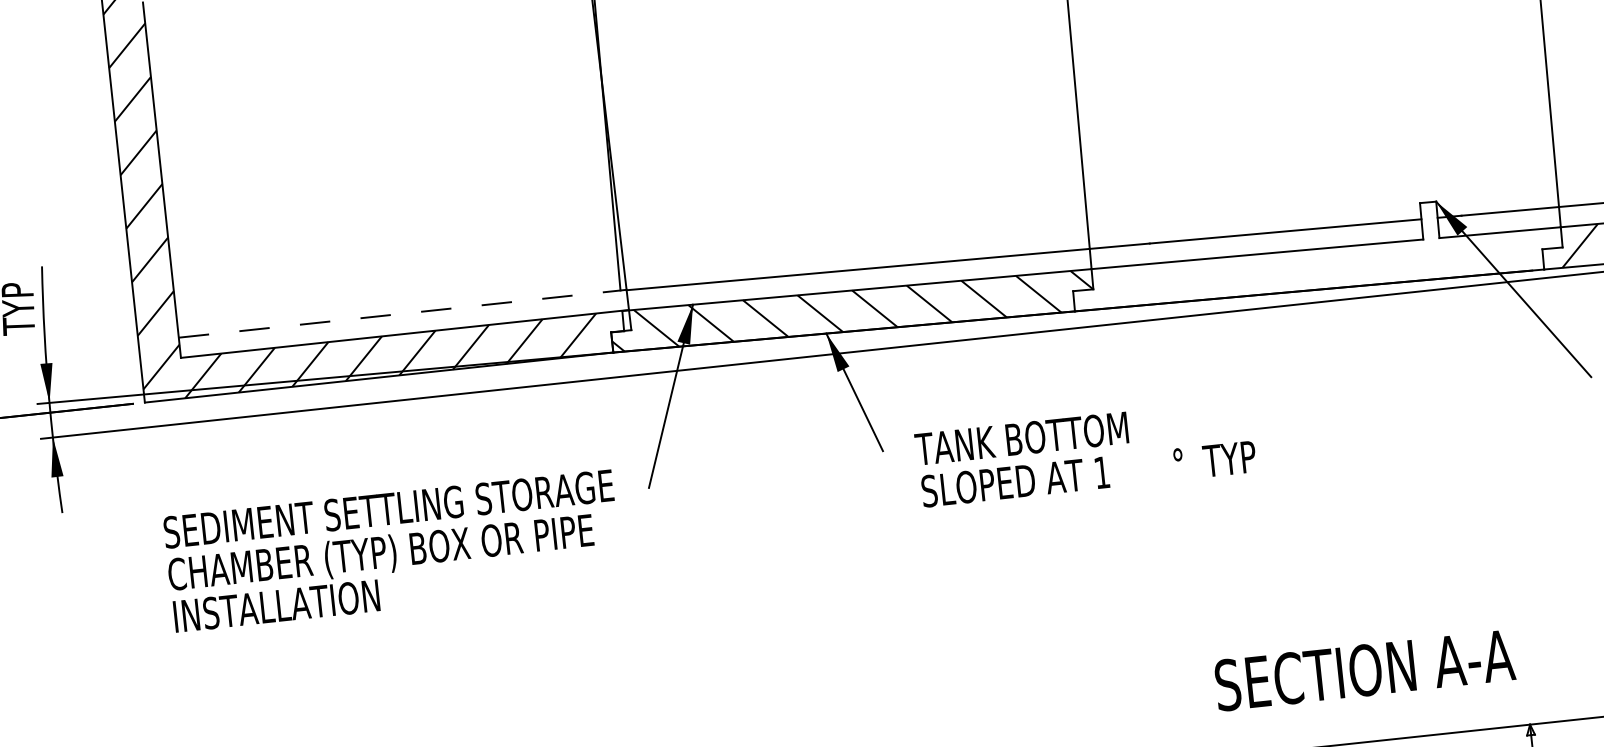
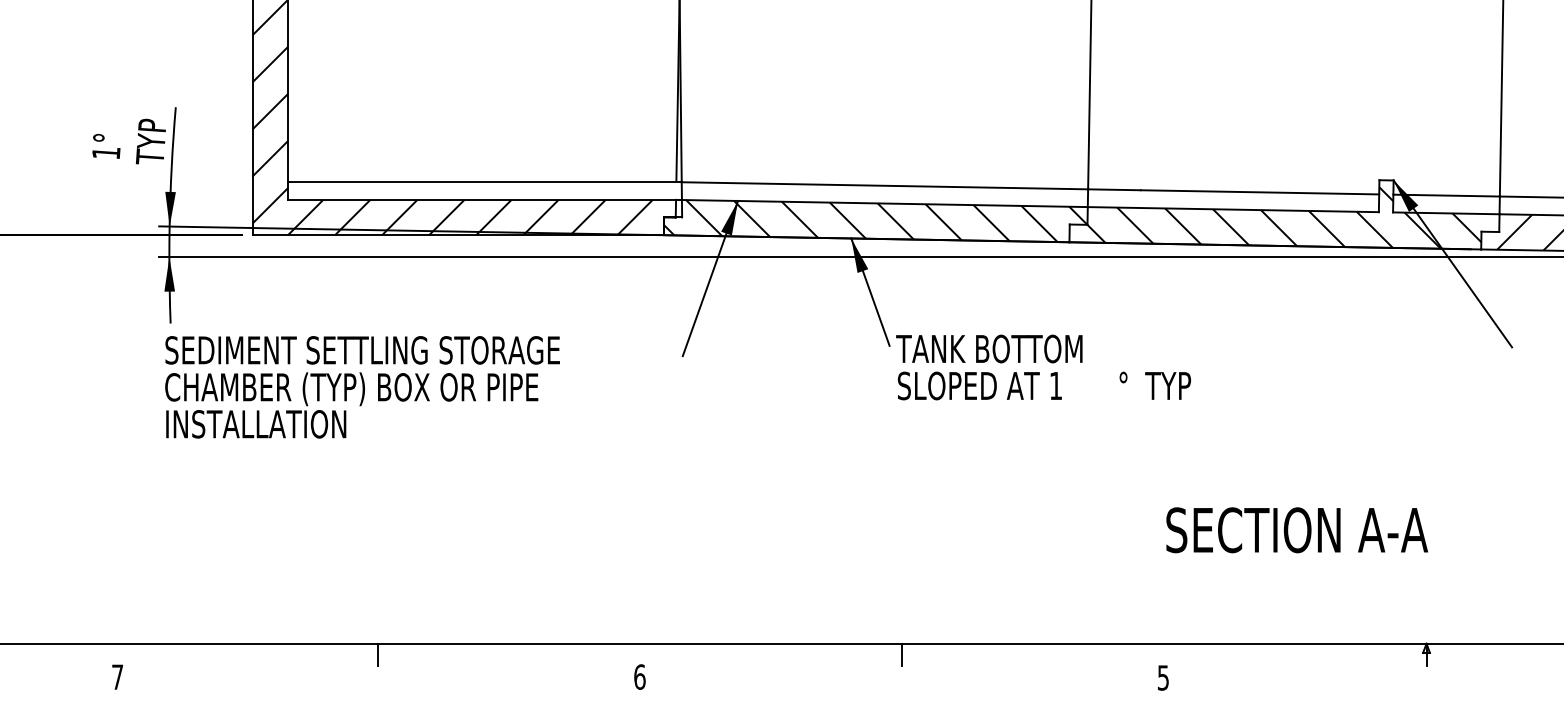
hatch: (1316, 257) -> (1284, 217), added
line: (402, 313) -> (484, 181), dashed -> solid
text: (1085, 453) -> (1043, 367), moved
text: (393, 551) -> (362, 387), moved
text: (1364, 670) -> (1296, 530), moved

